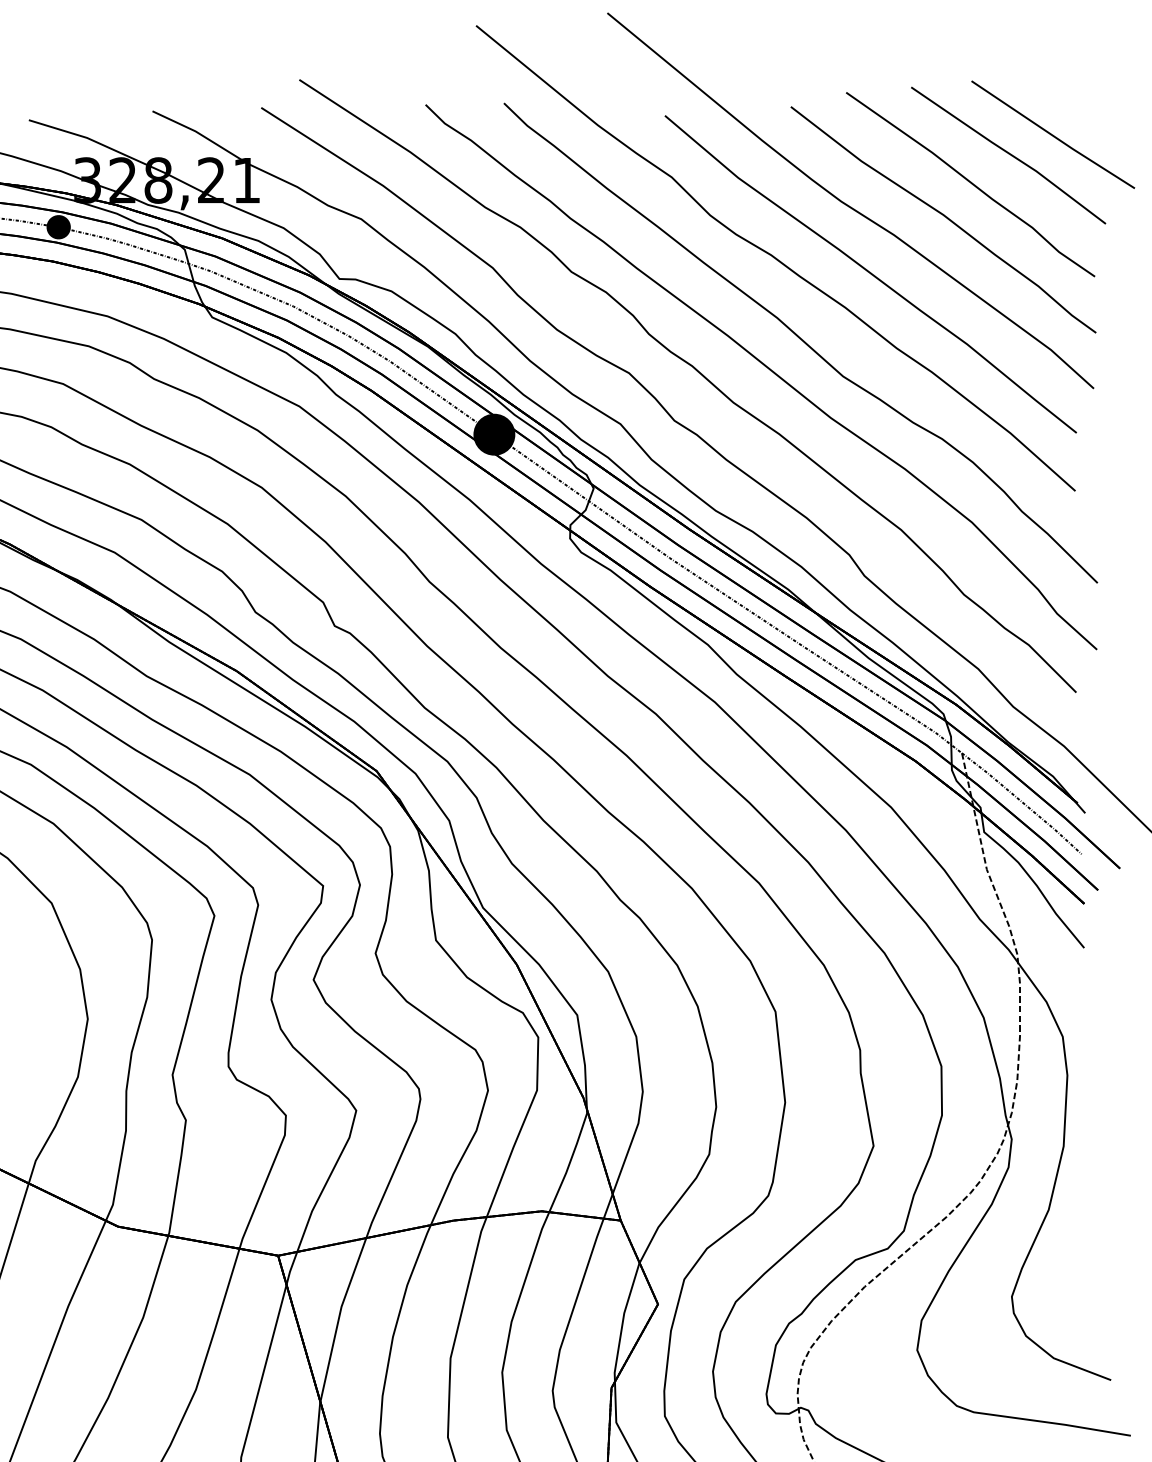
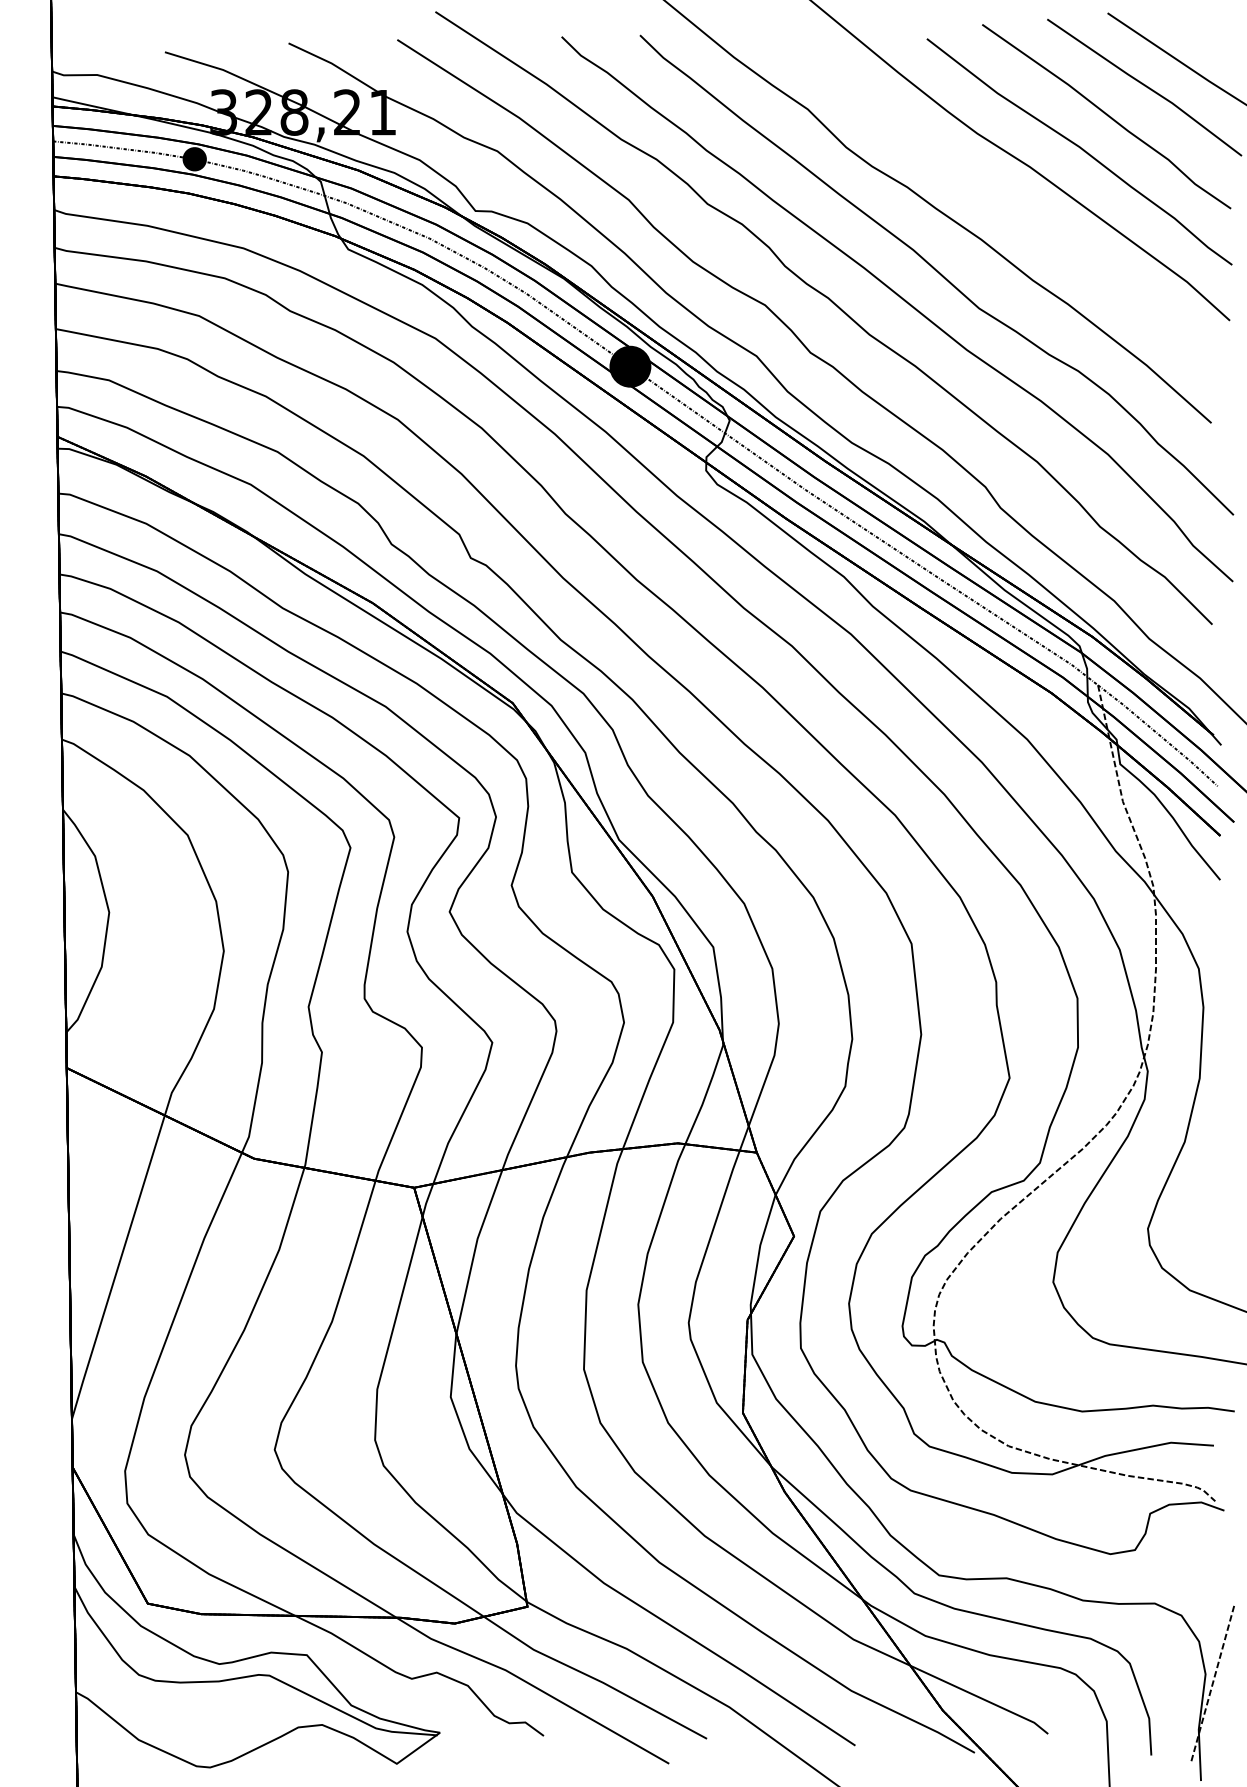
part: (870, 274) -> (1006, 206), removed

